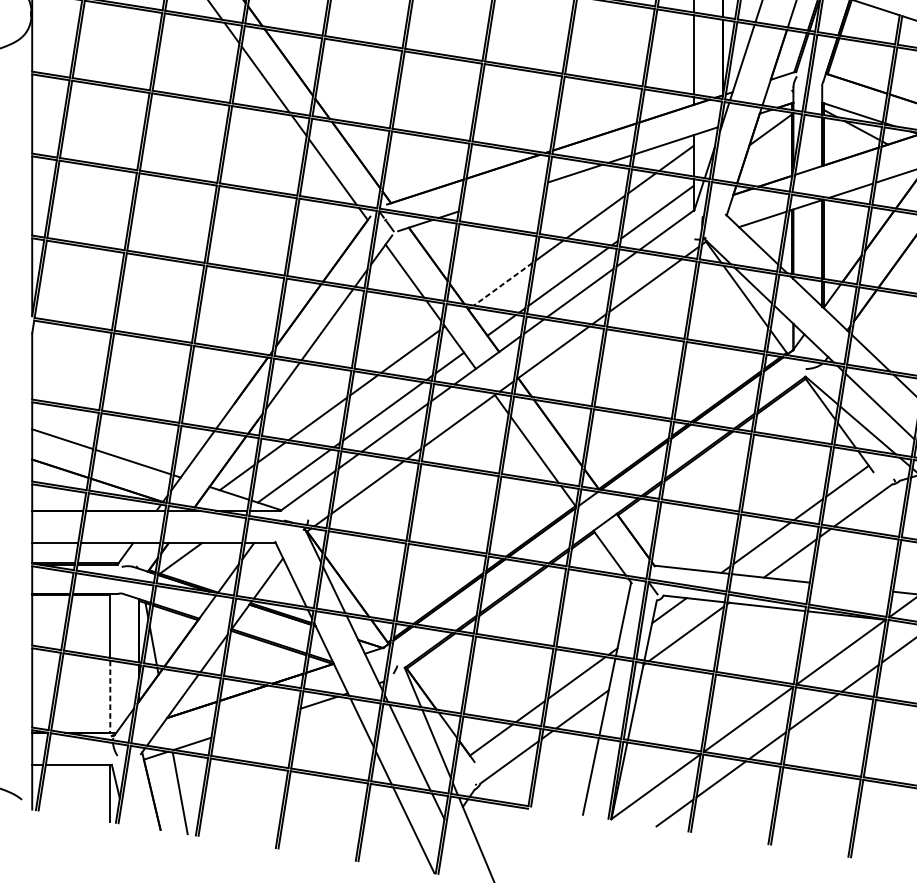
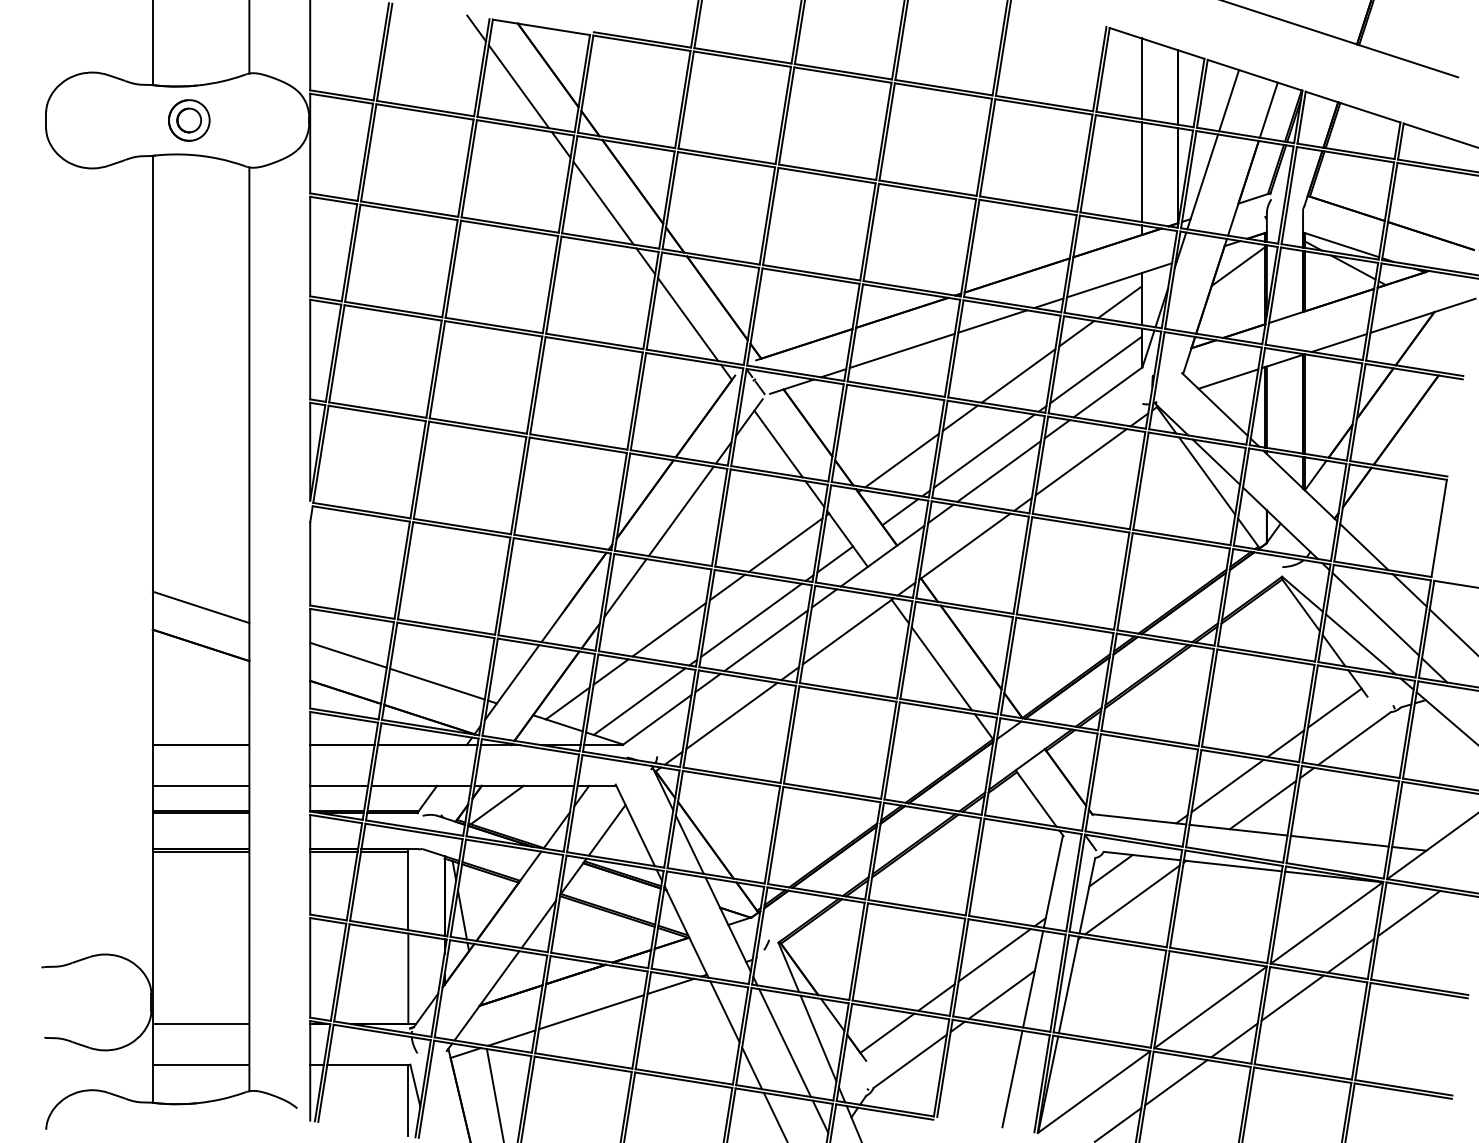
line: (502, 196) -> (901, 350), added
line: (503, 284) -> (902, 460), dashed -> solid
line: (851, 586) -> (1339, 840), added
line: (110, 697) -> (408, 979), dashed -> solid
line: (256, 723) -> (591, 1012), added

